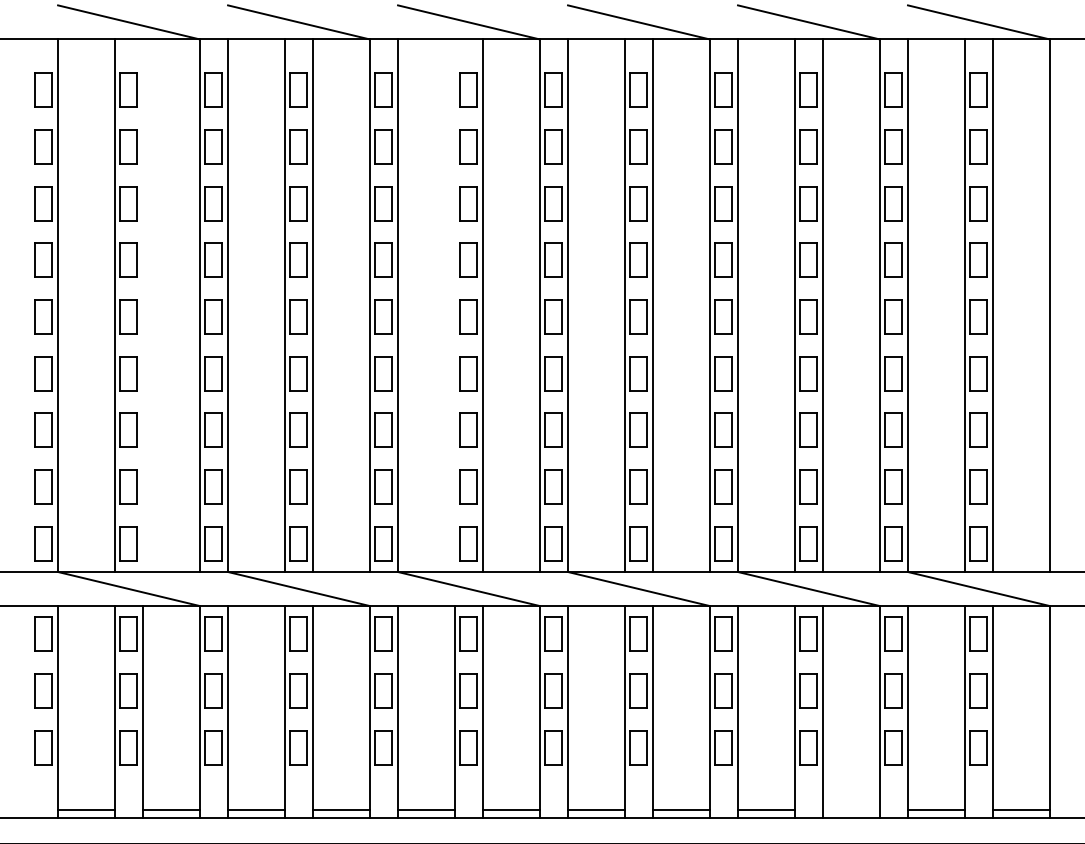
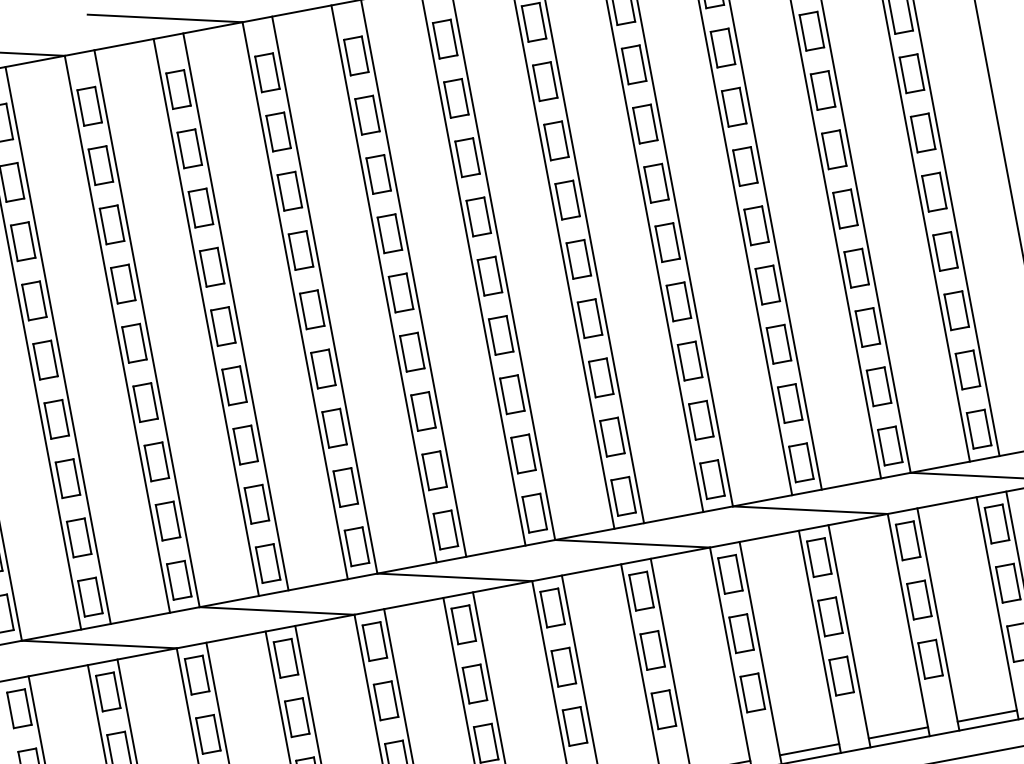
line: (143, 305) -> (58, 345), added
line: (454, 305) -> (383, 283), added
line: (850, 809) -> (897, 732), added

